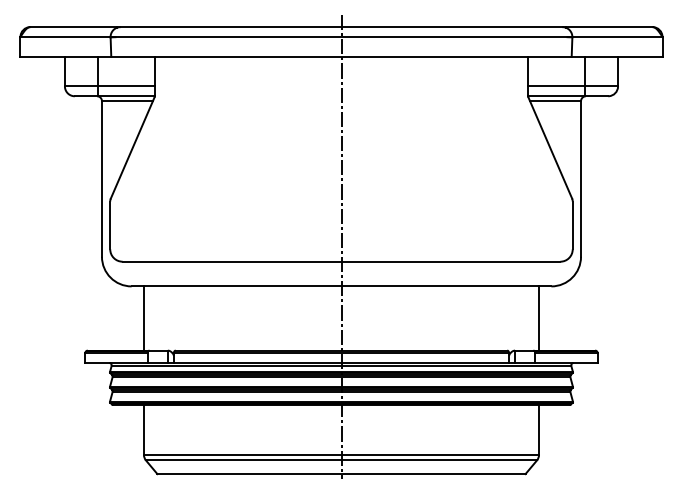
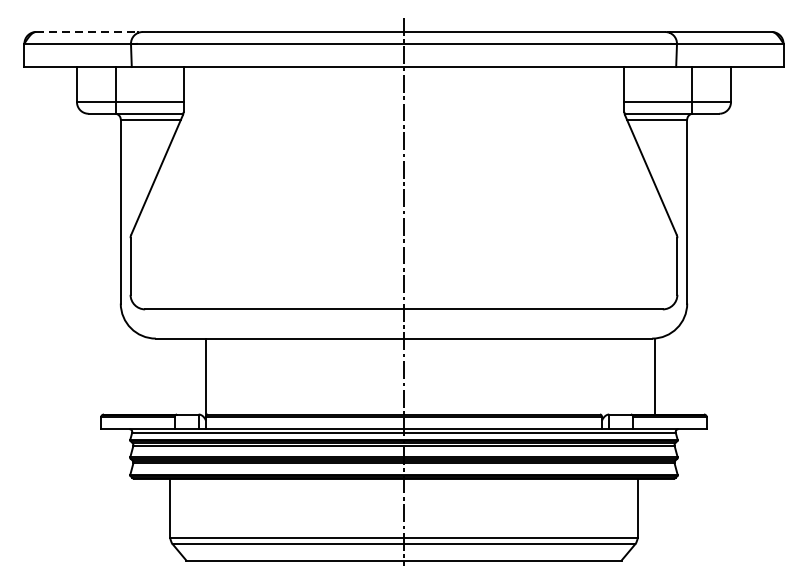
line: (74, 27) -> (88, 32), solid -> dashed
line: (143, 318) -> (205, 376), moved
line: (539, 318) -> (655, 376), moved

